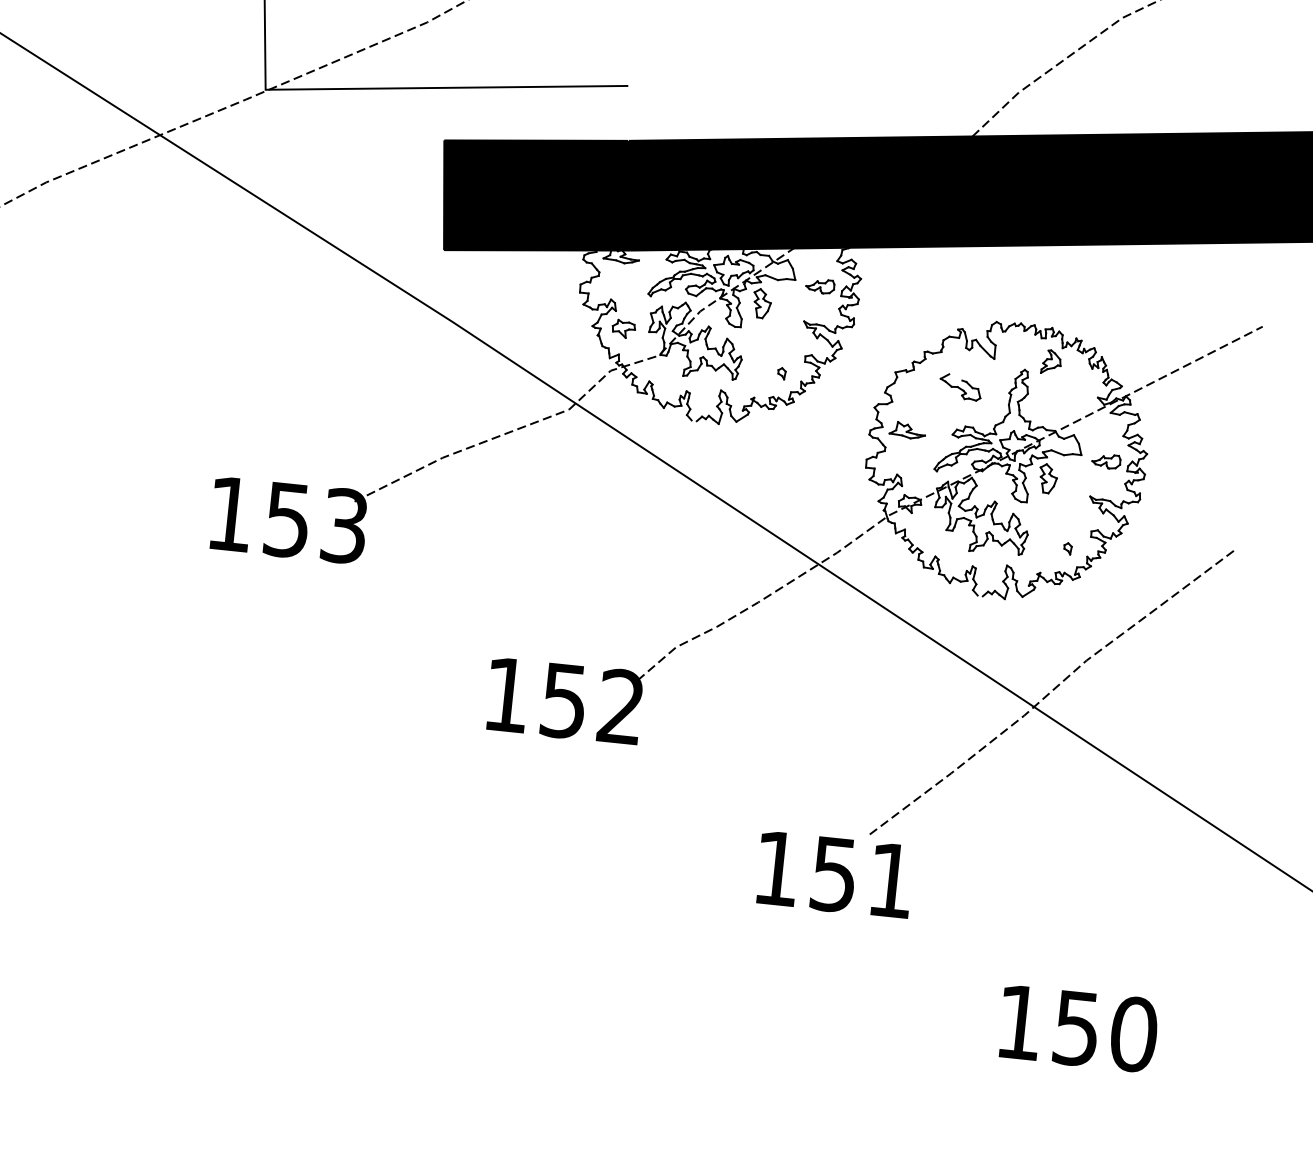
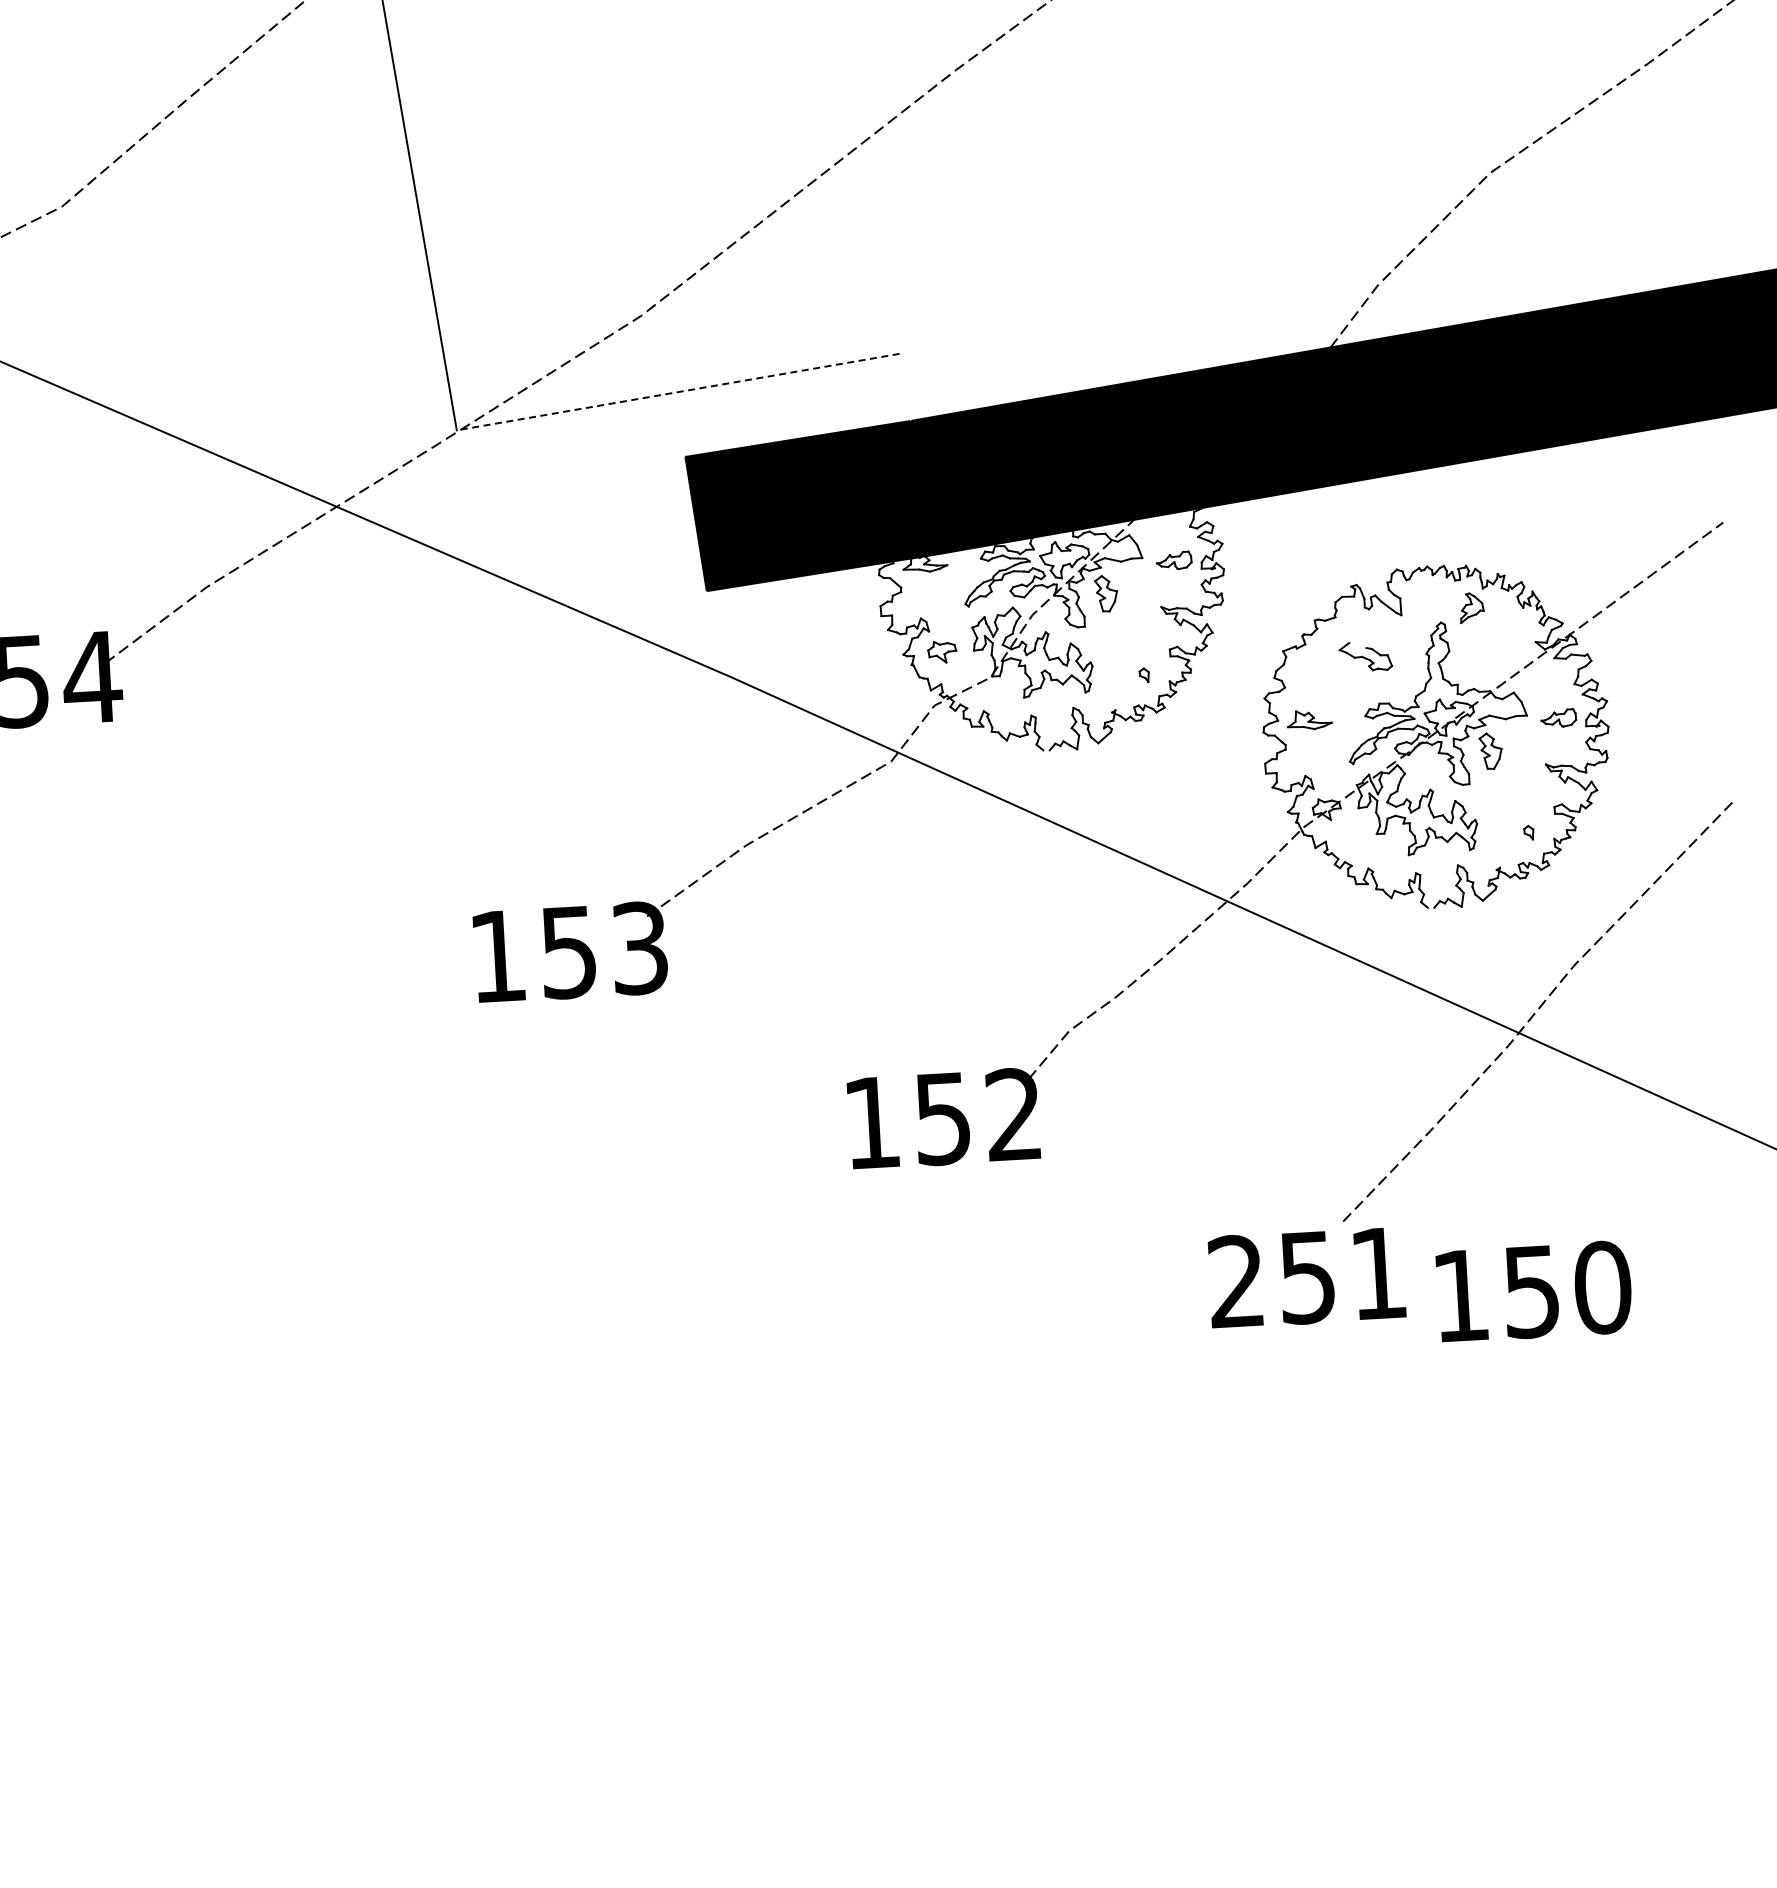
line: (447, 88) -> (678, 392), solid -> dashed
text: (776, 868) -> (1235, 1281), 151 -> 251
text: (1078, 1028) -> (1533, 1291), moved

